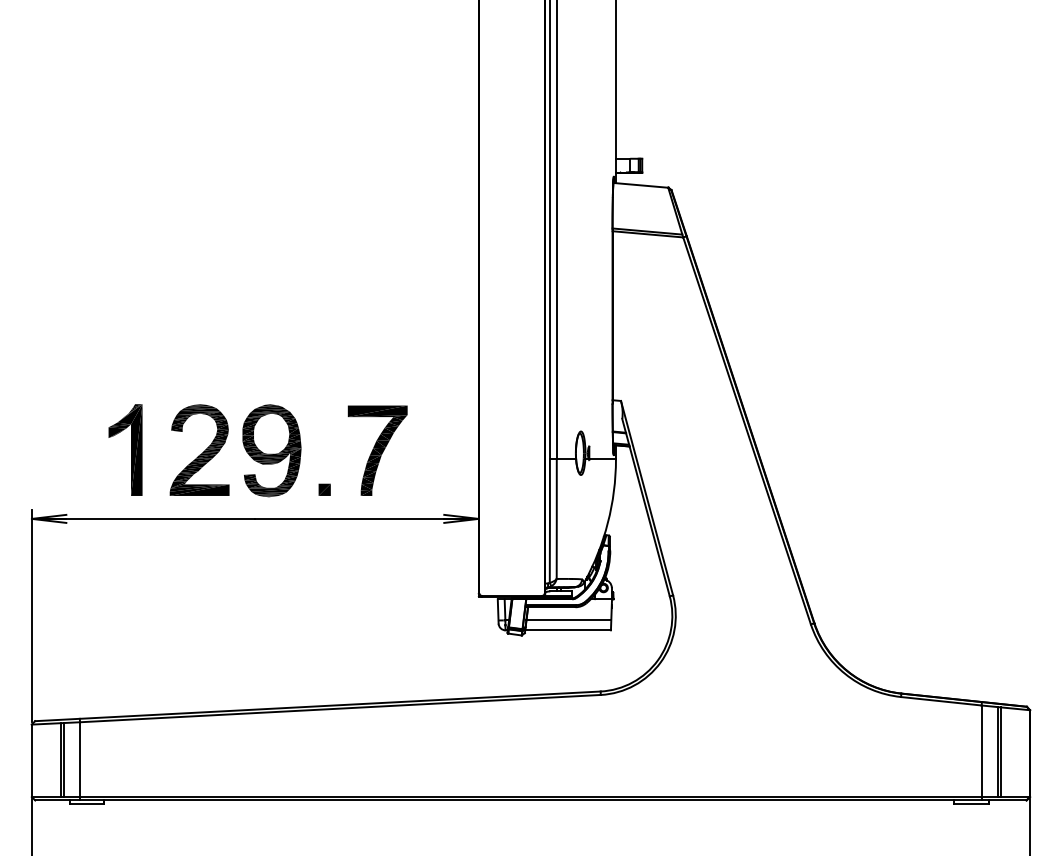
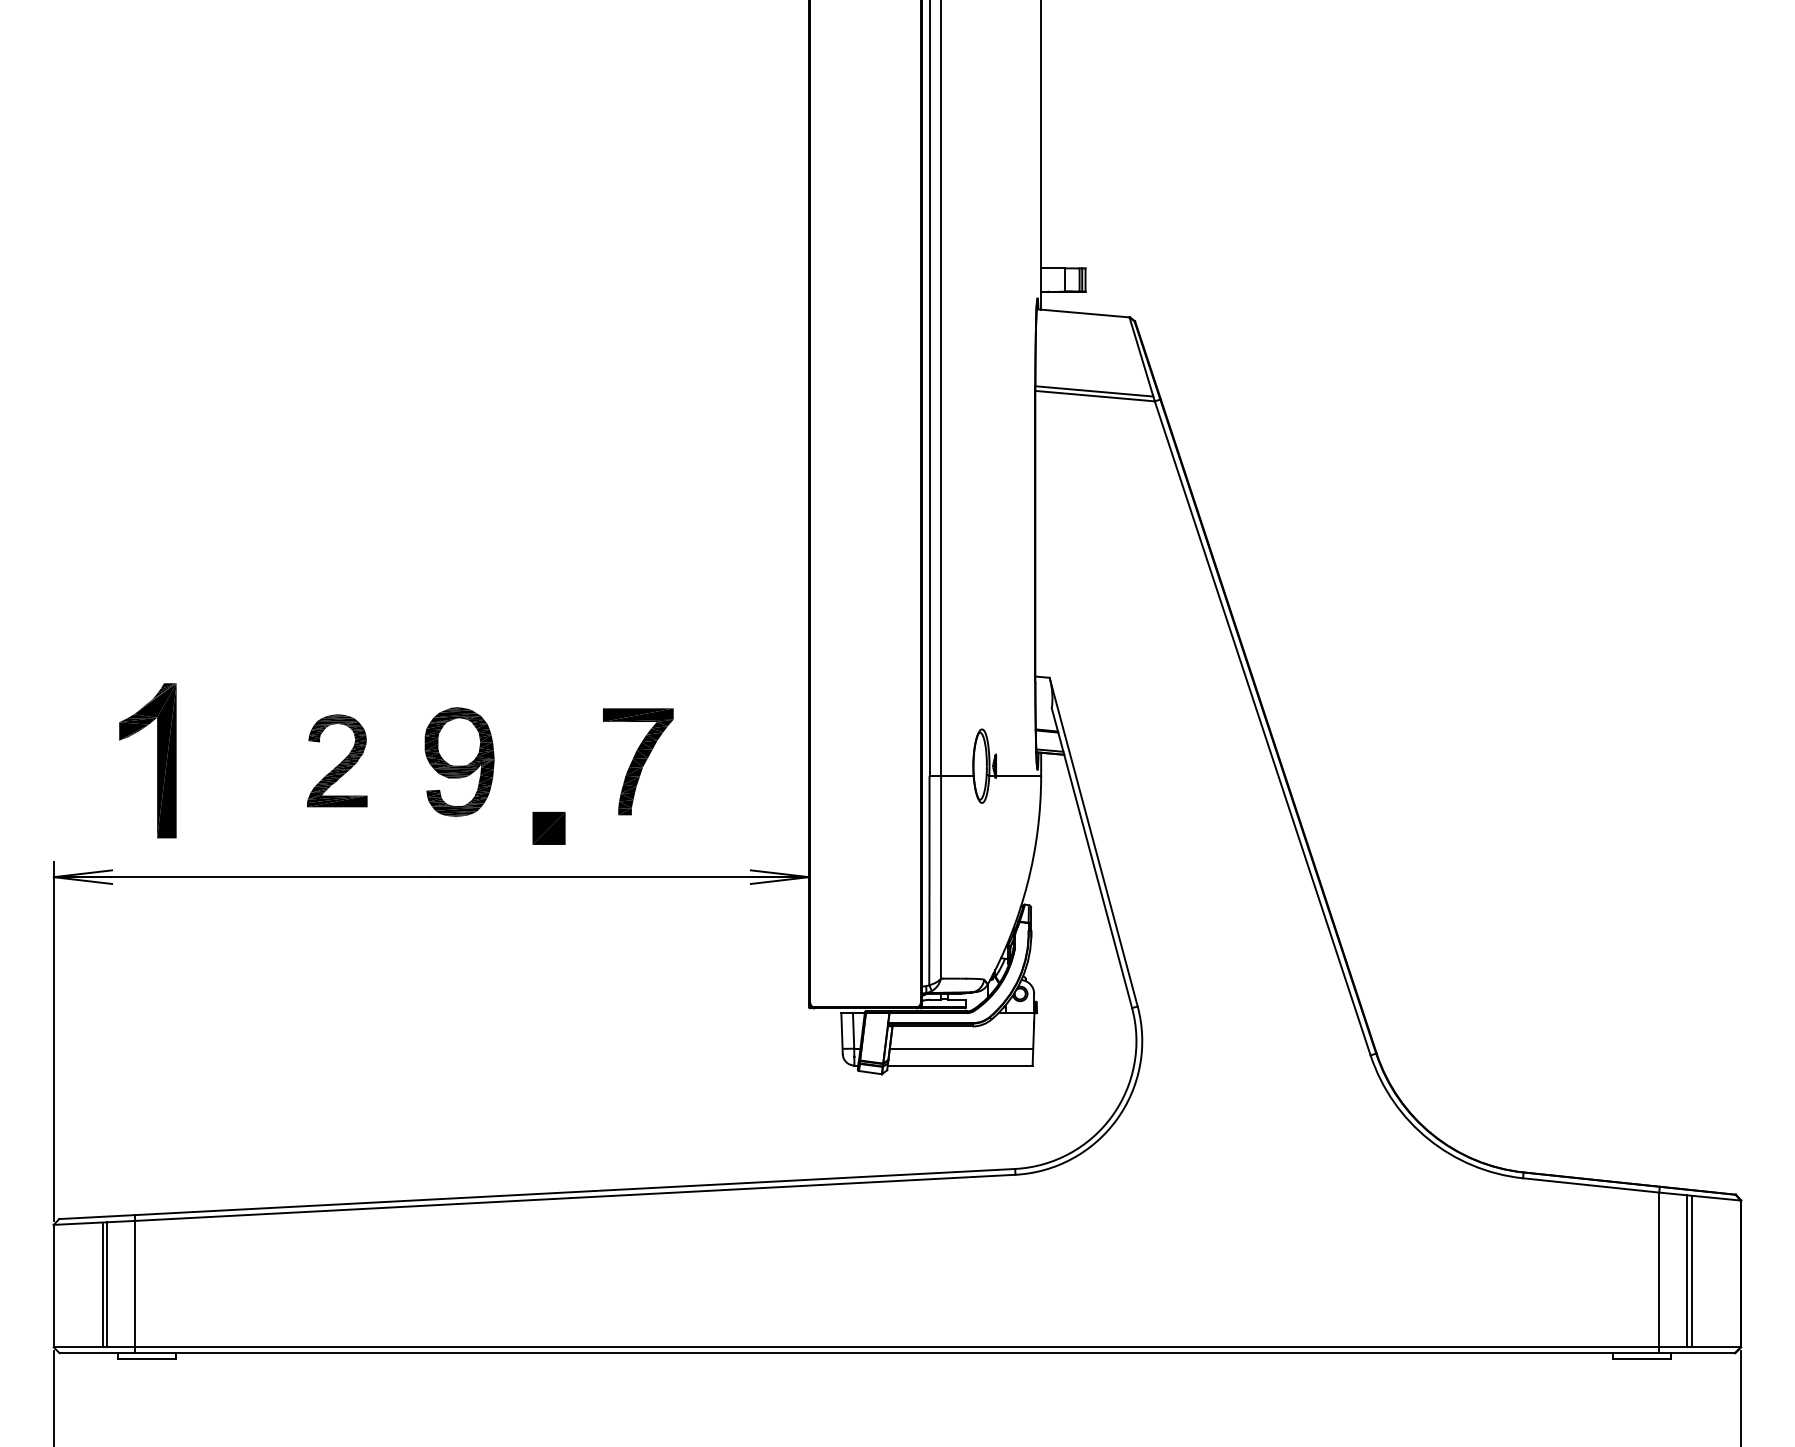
part: (125, 449) -> (147, 759), moved
part: (199, 449) -> (337, 759), size x0.6
part: (271, 450) -> (458, 761), size x0.7
part: (377, 450) -> (638, 761), size x0.7
part: (324, 489) -> (548, 827), size x1.6

